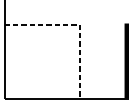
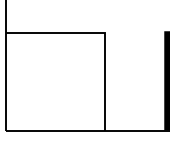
line: (79, 24) -> (104, 32), dashed -> solid

